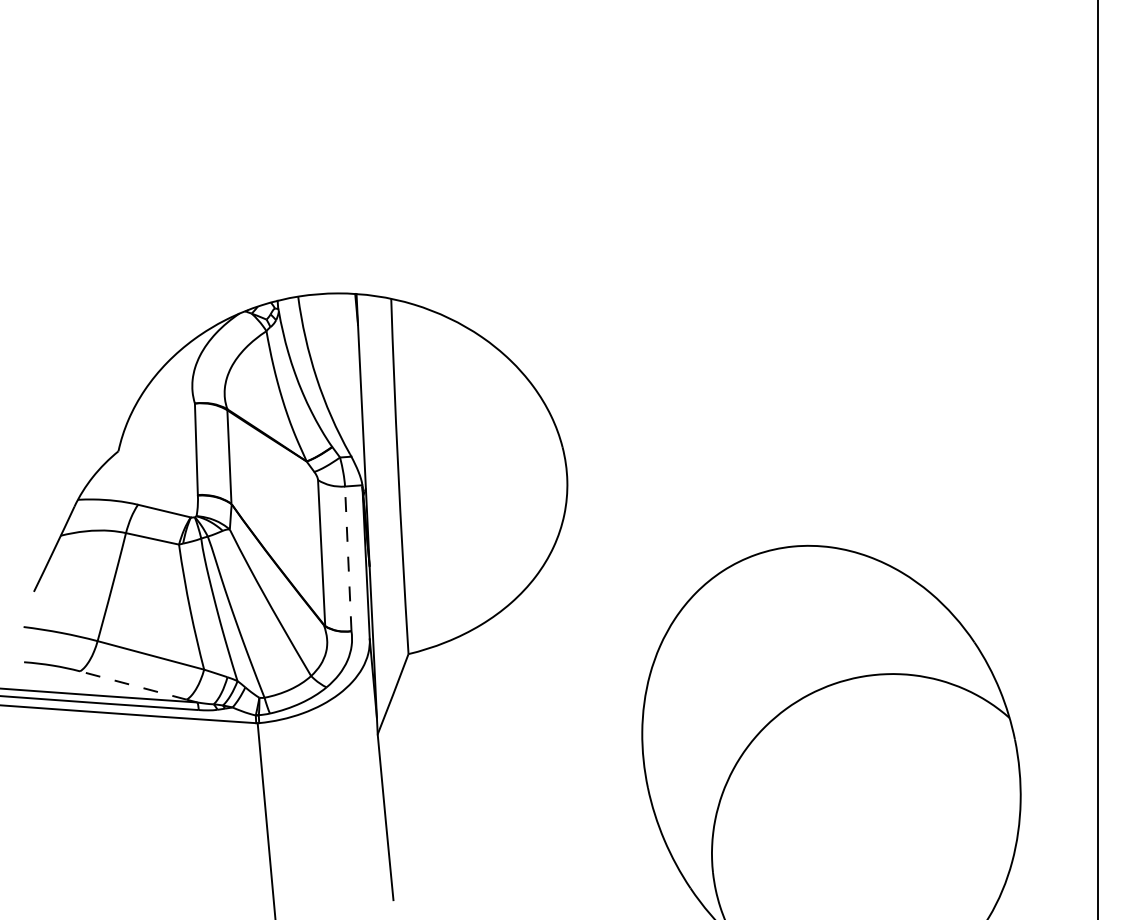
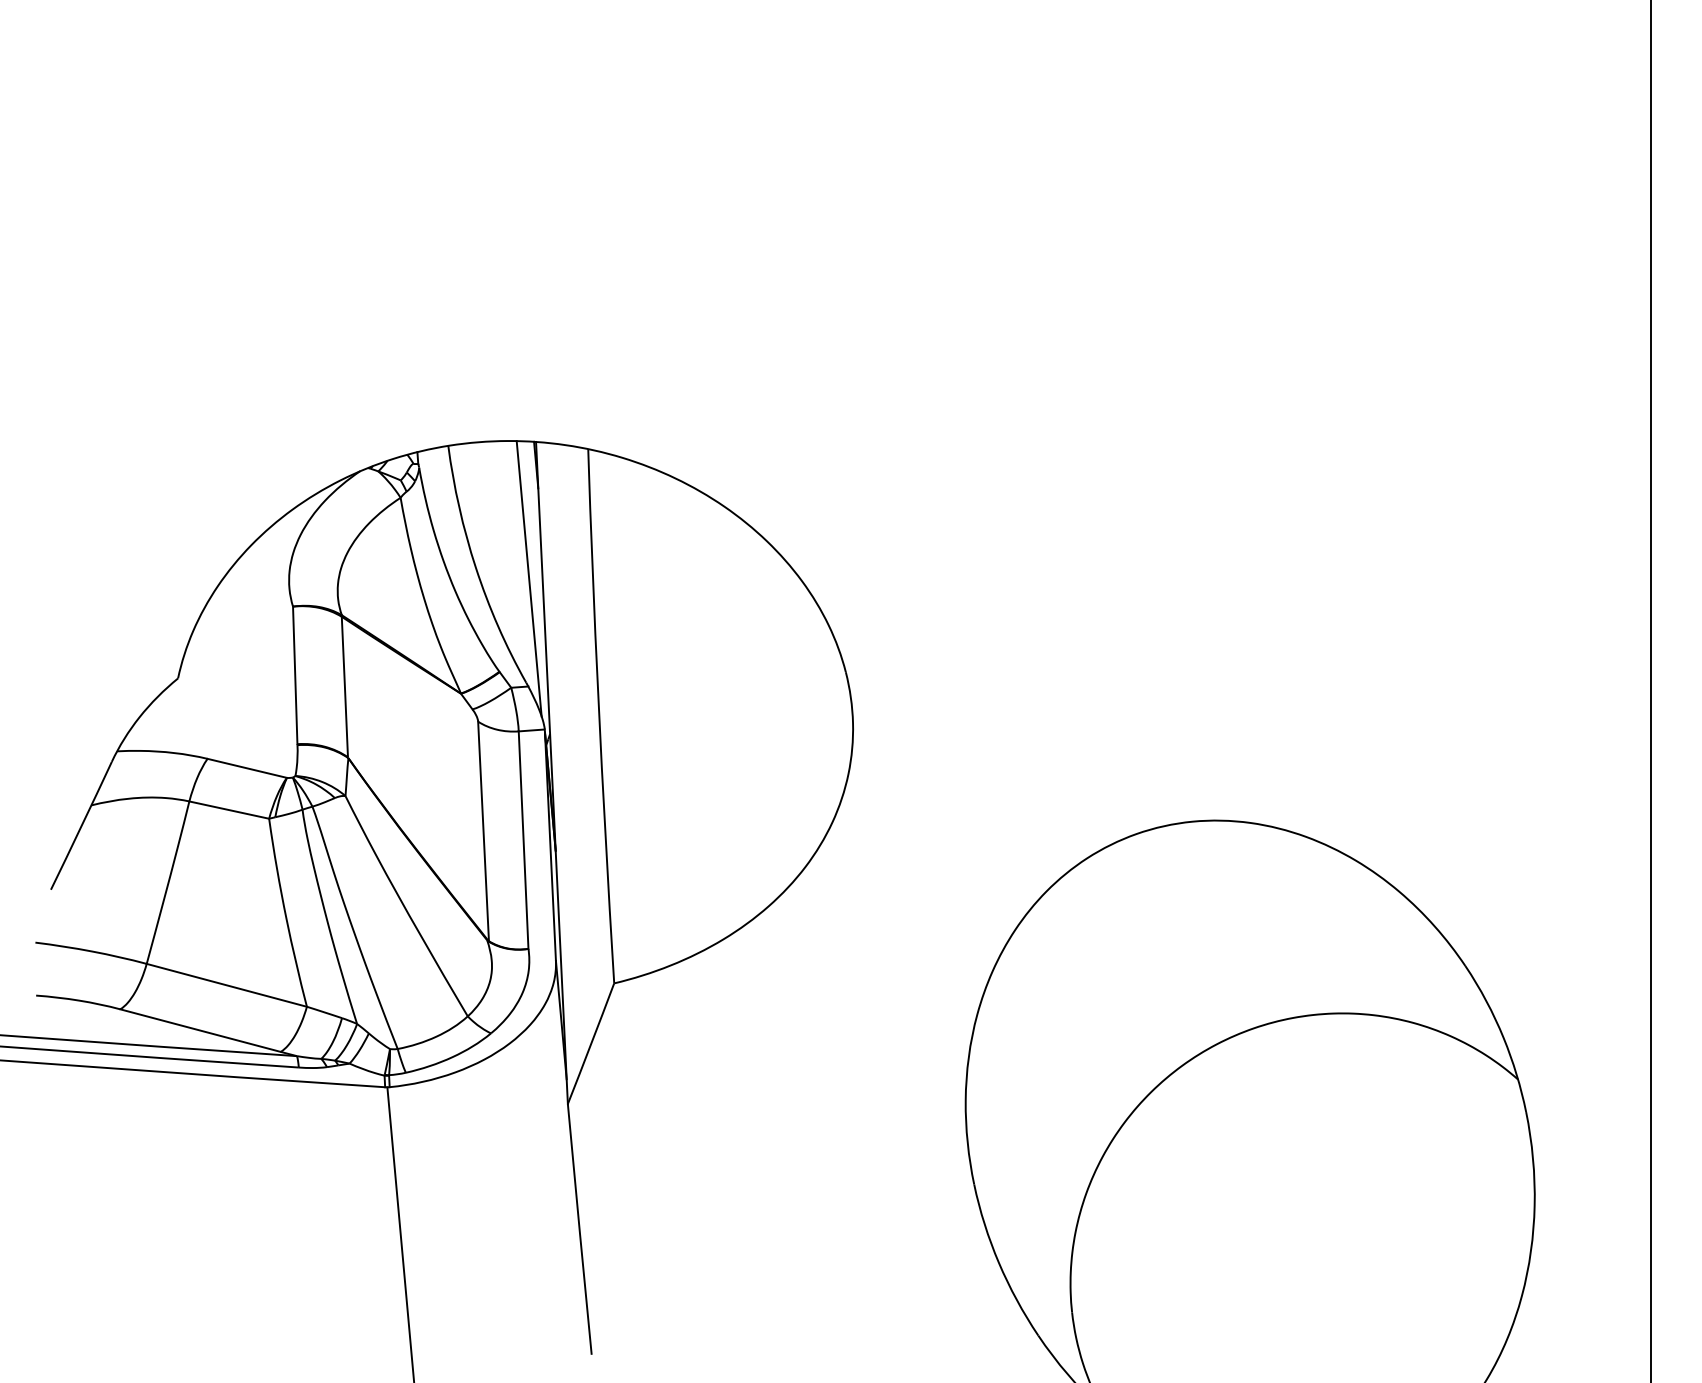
line: (351, 384) -> (528, 577), added
line: (348, 558) -> (523, 839), dashed -> solid
line: (132, 685) -> (199, 1030), dashed -> solid

